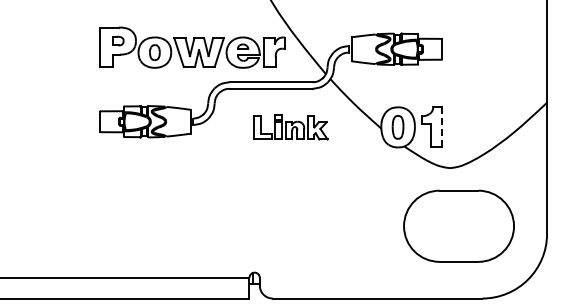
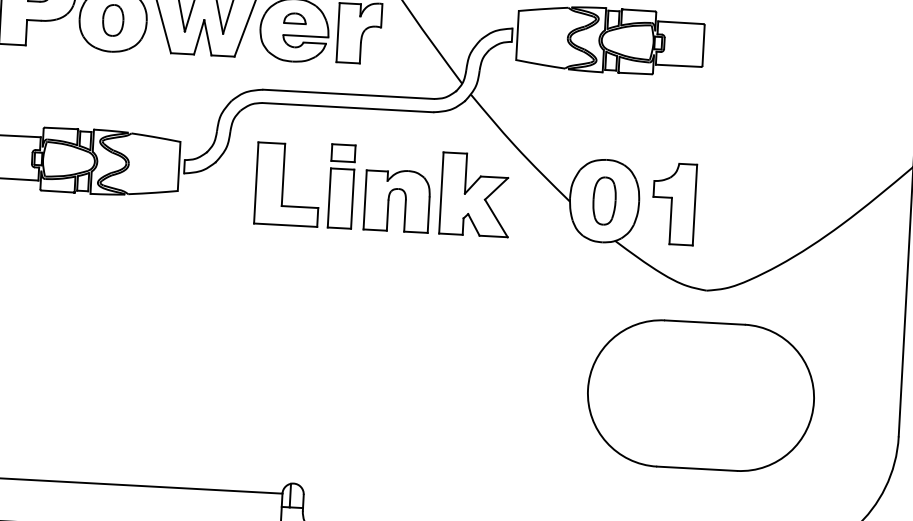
line: (442, 126) -> (695, 204), dashed -> solid
part: (290, 127) -> (383, 189), size x1.67
part: (458, 225) -> (699, 393), moved

